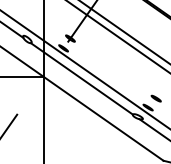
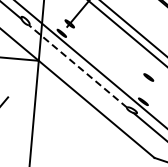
line: (81, 78) -> (77, 65), solid -> dashed
part: (155, 98) -> (148, 77), moved

